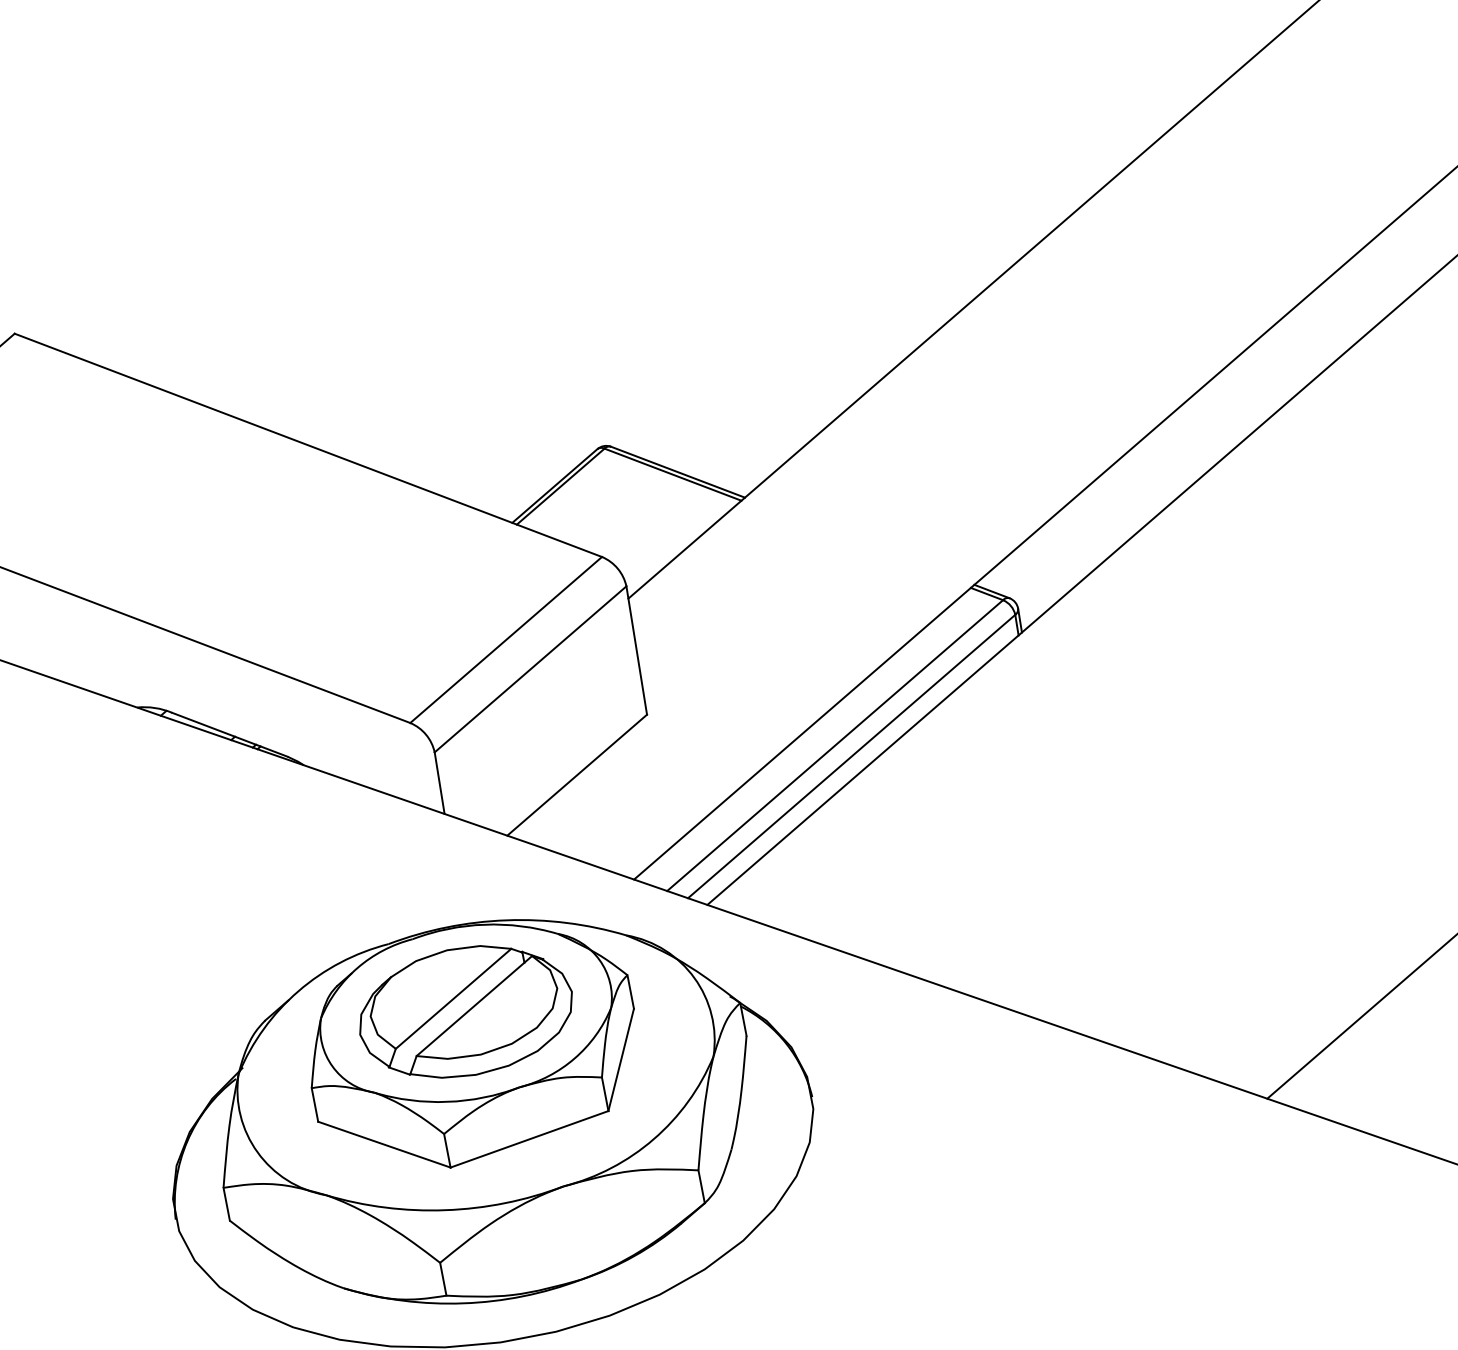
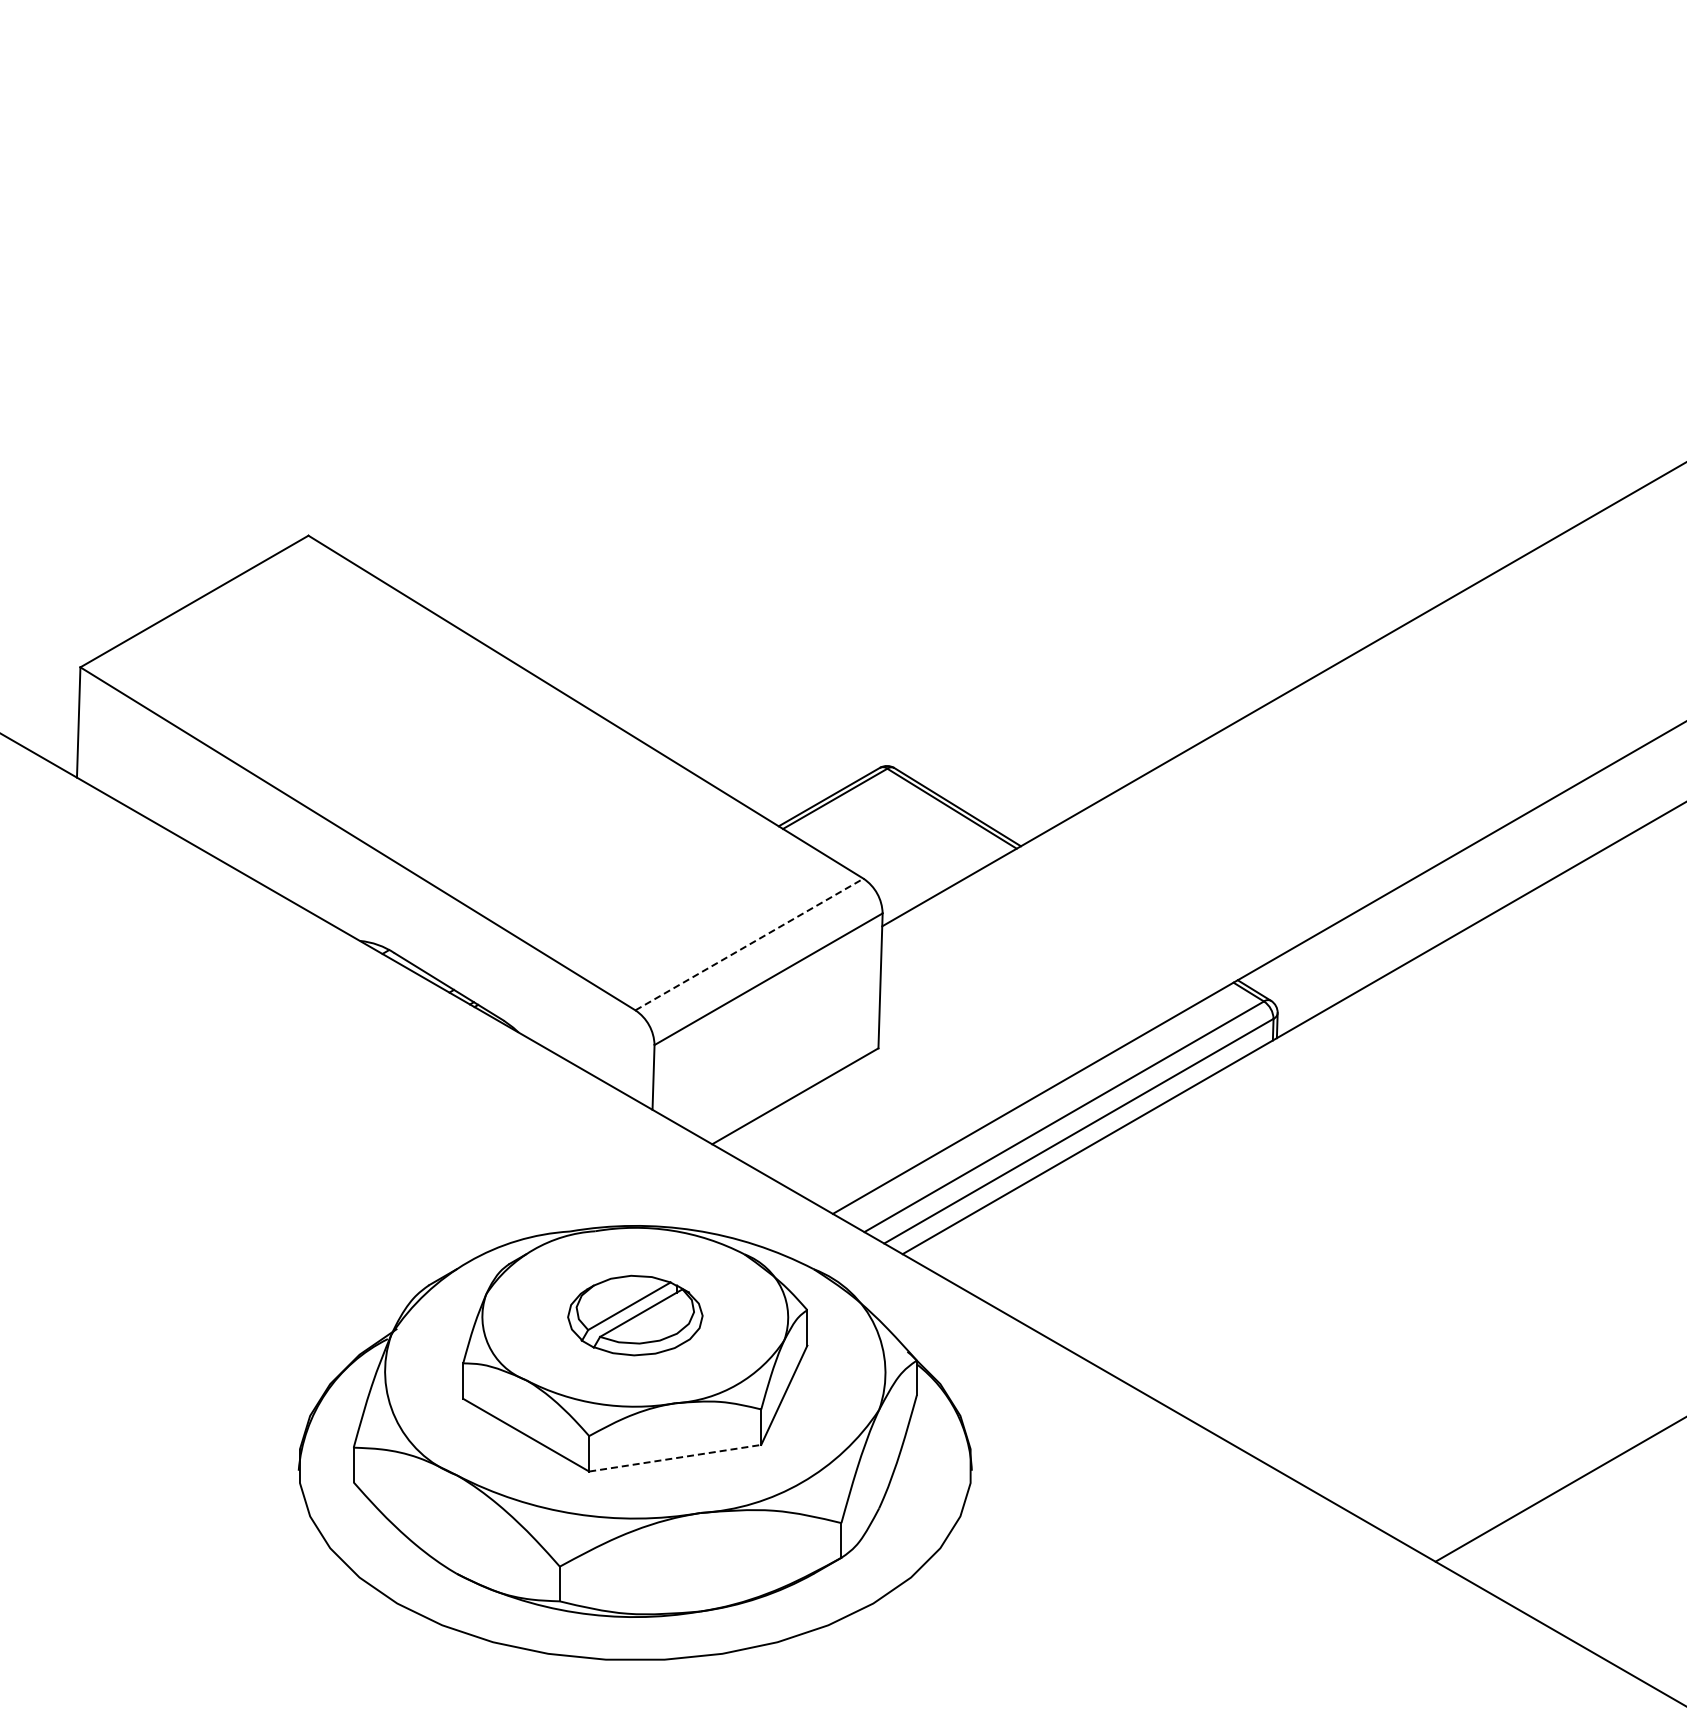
line: (506, 639) -> (749, 944), solid -> dashed
part: (465, 1011) -> (635, 1315), size x0.6
line: (529, 1139) -> (675, 1458), solid -> dashed

